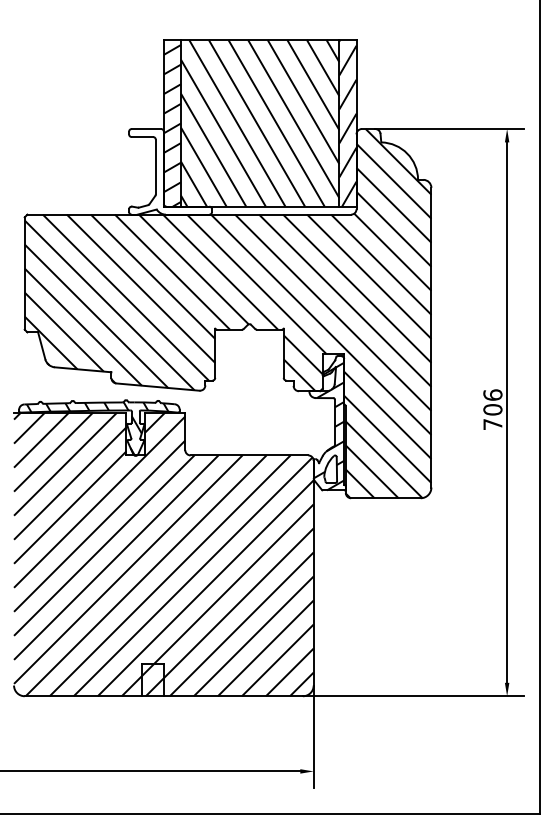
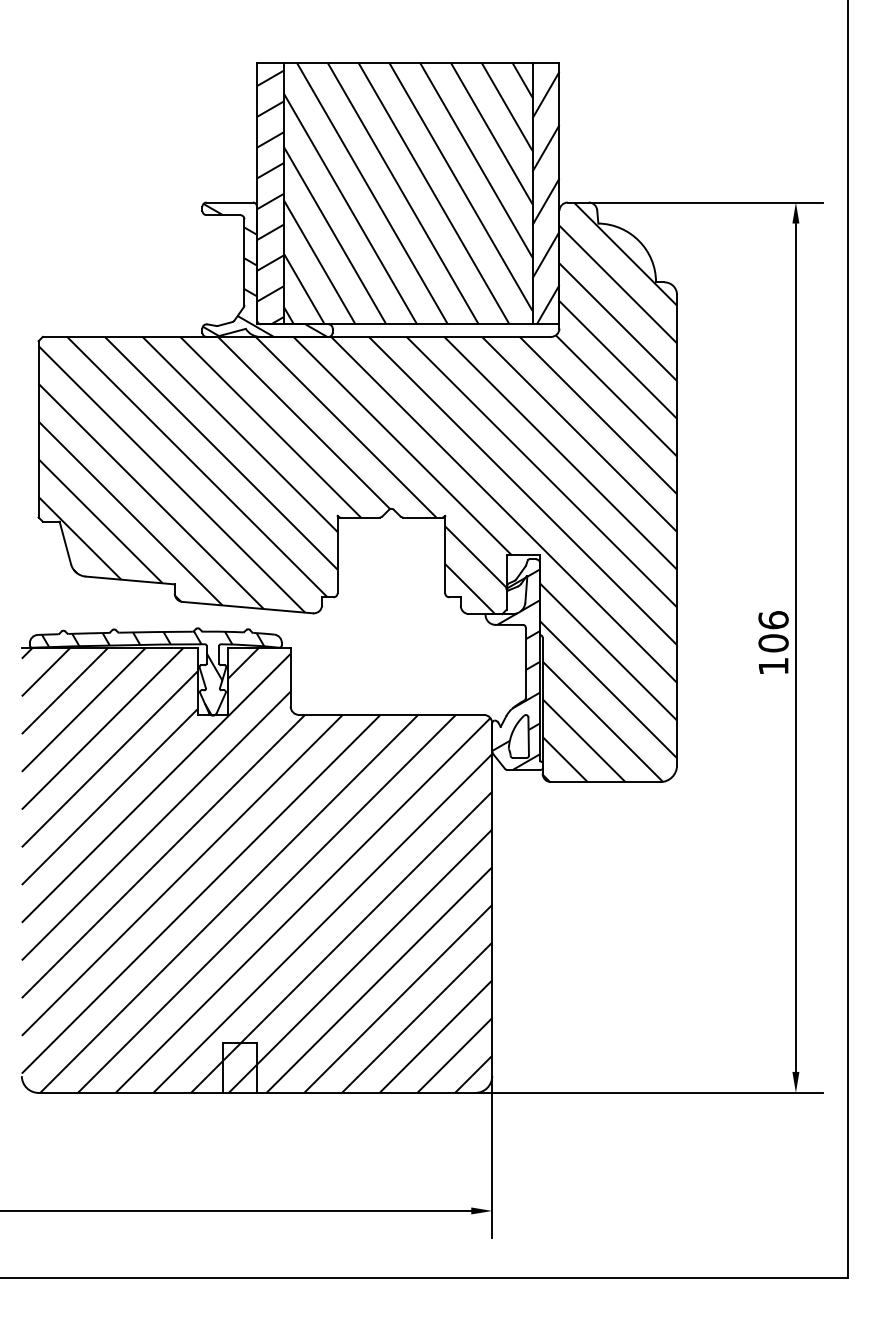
hatch: (168, 171) -> (264, 269), added
text: (492, 424) -> (772, 666), 706 -> 106

